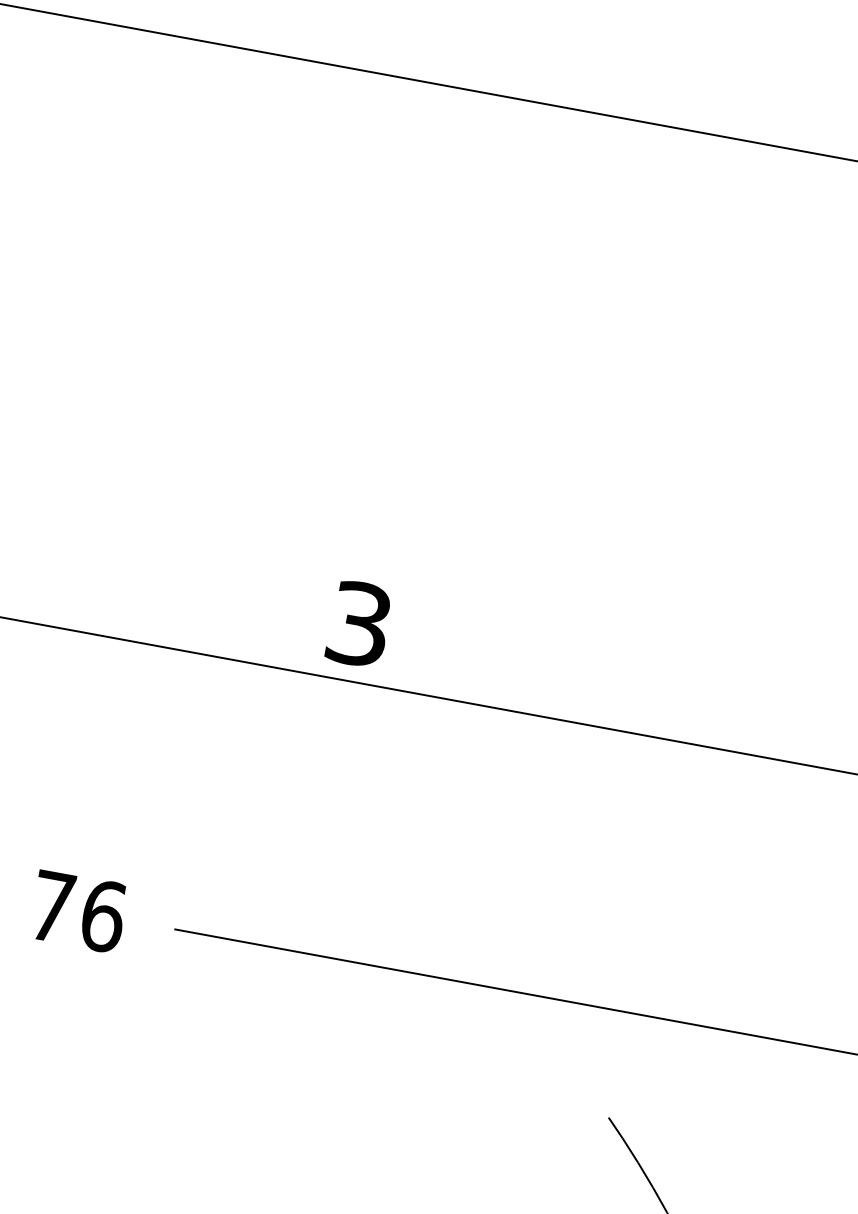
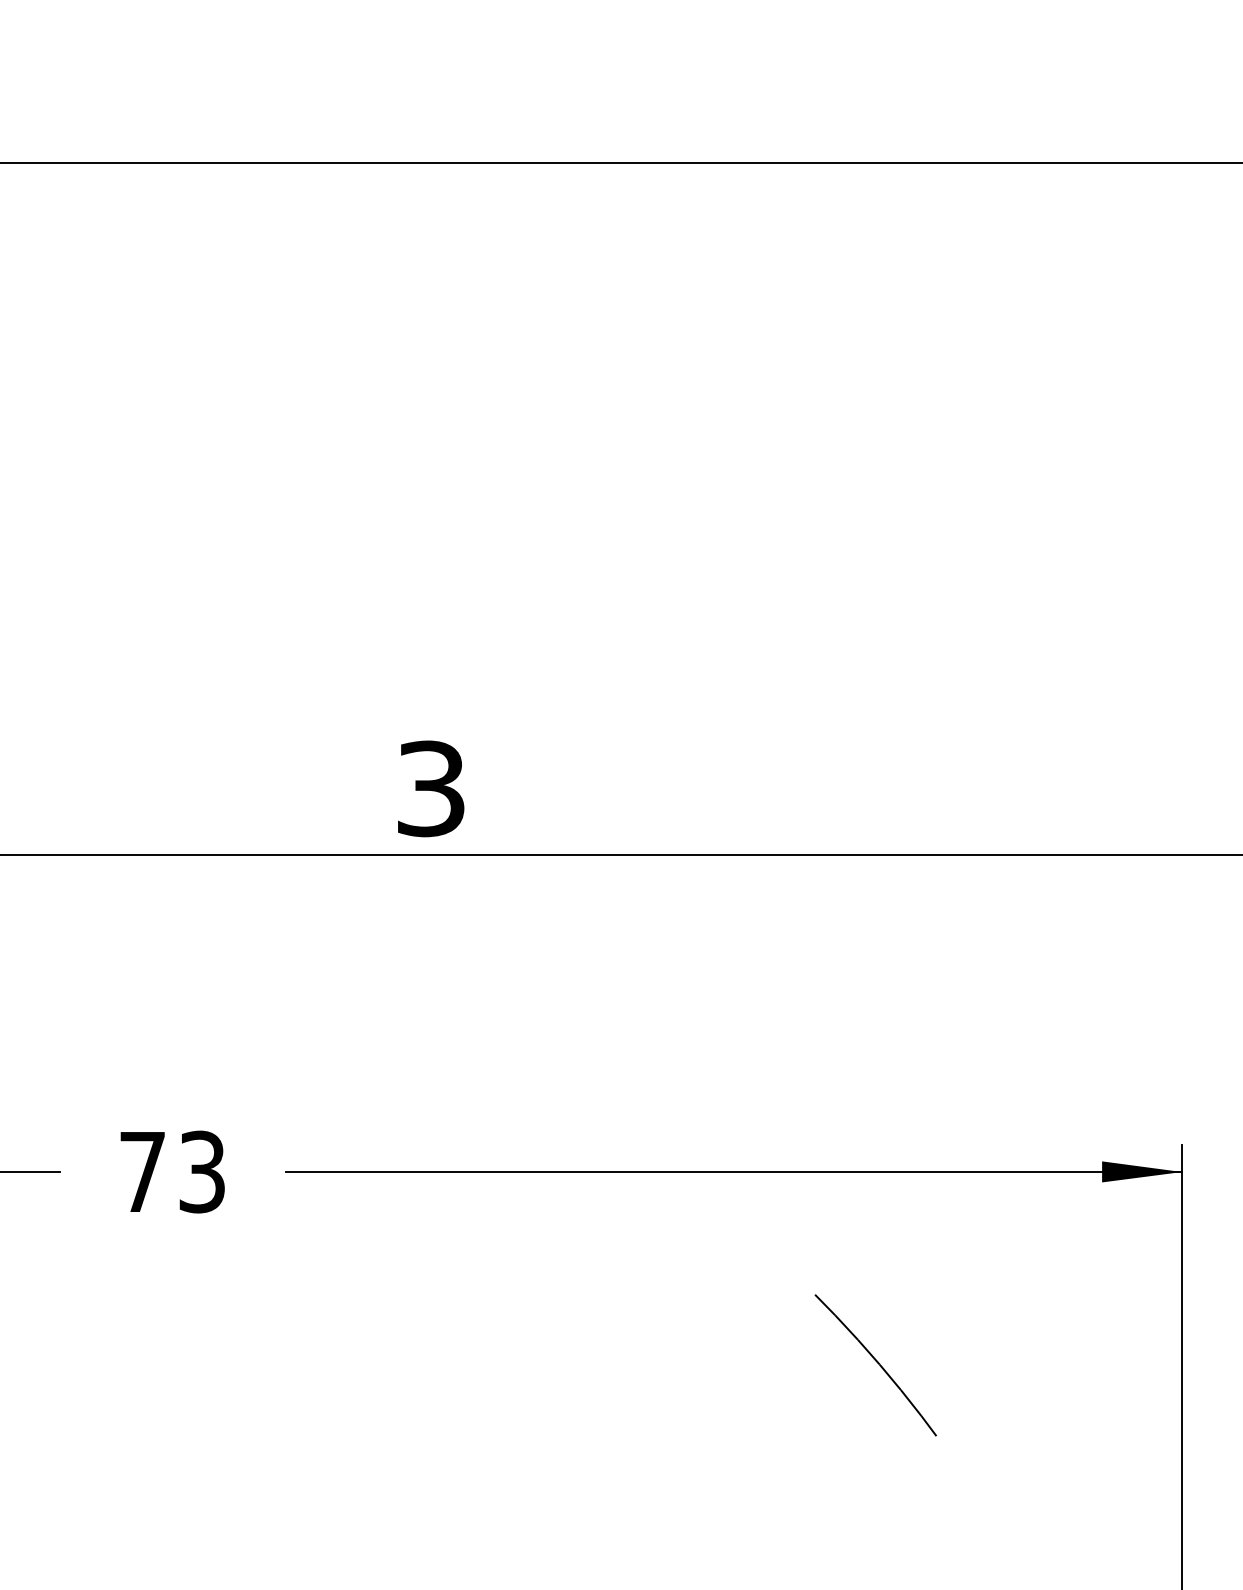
text: (103, 915) -> (202, 1171), 76 -> 73

